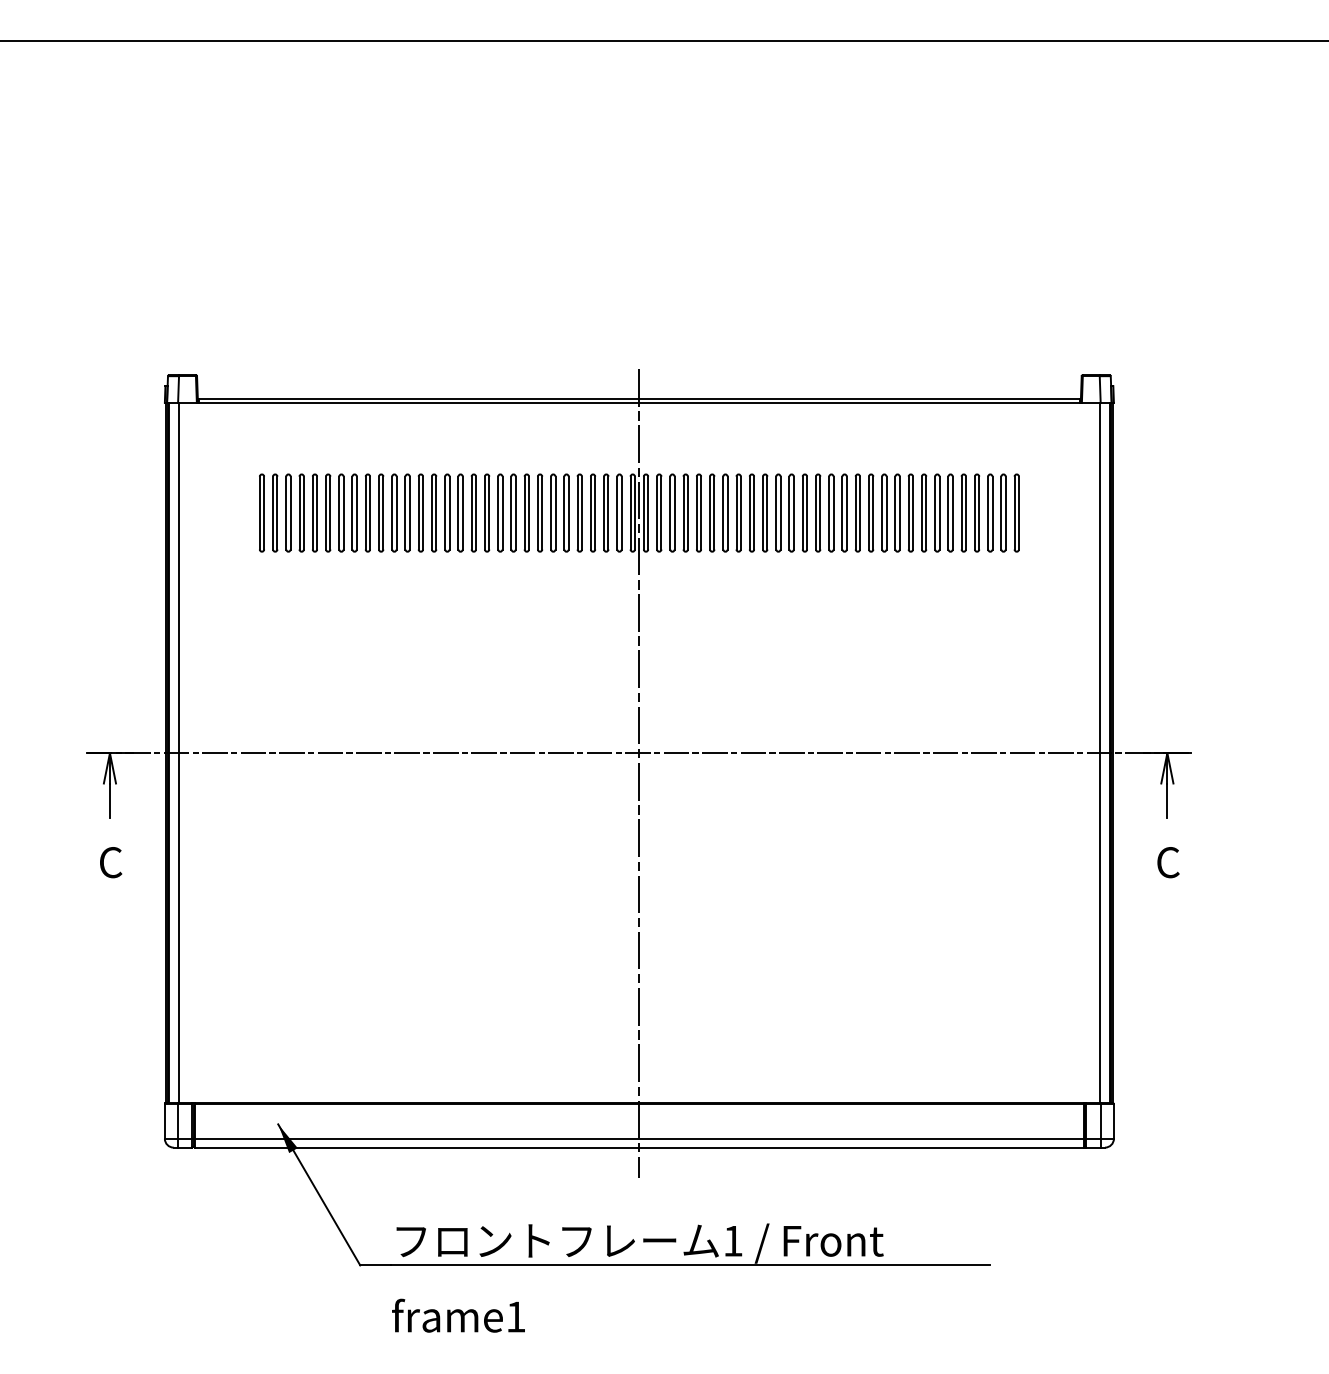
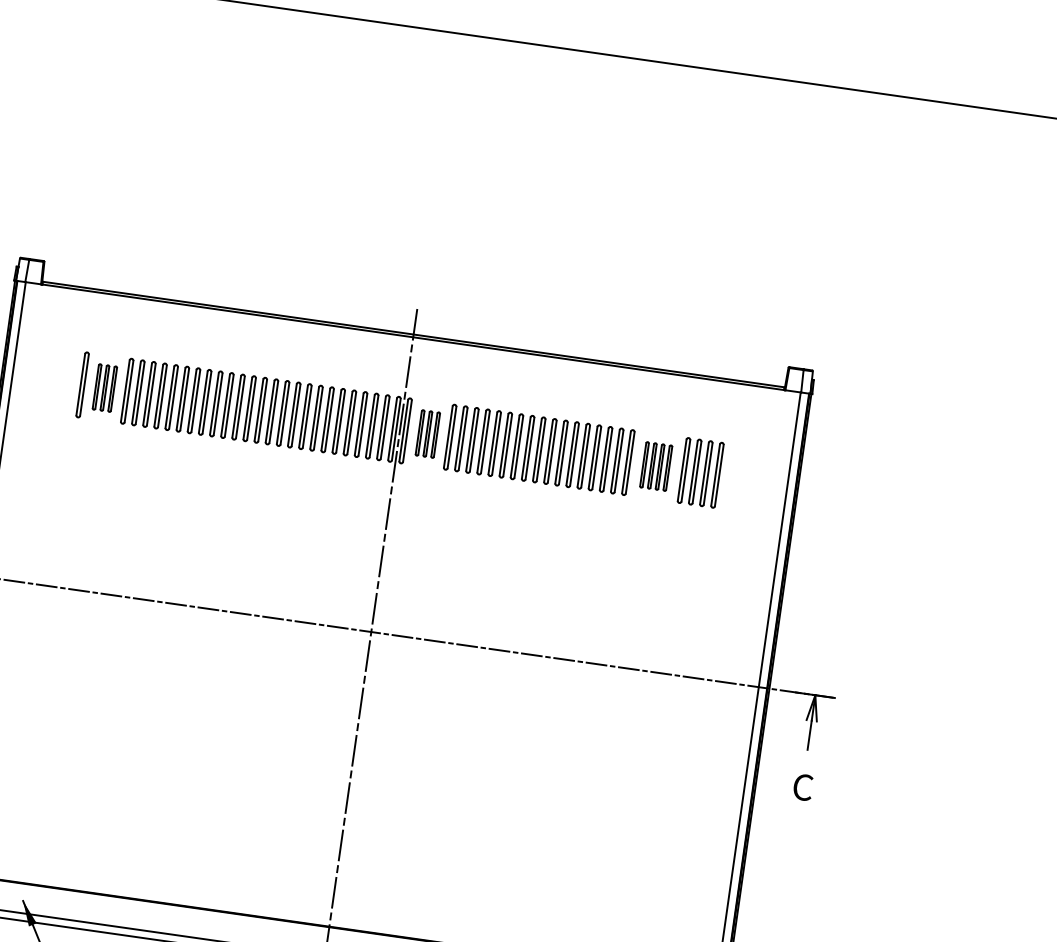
part: (288, 512) -> (105, 387), size x0.7
part: (672, 512) -> (427, 433), size x0.7
part: (943, 512) -> (655, 466), size x0.7

